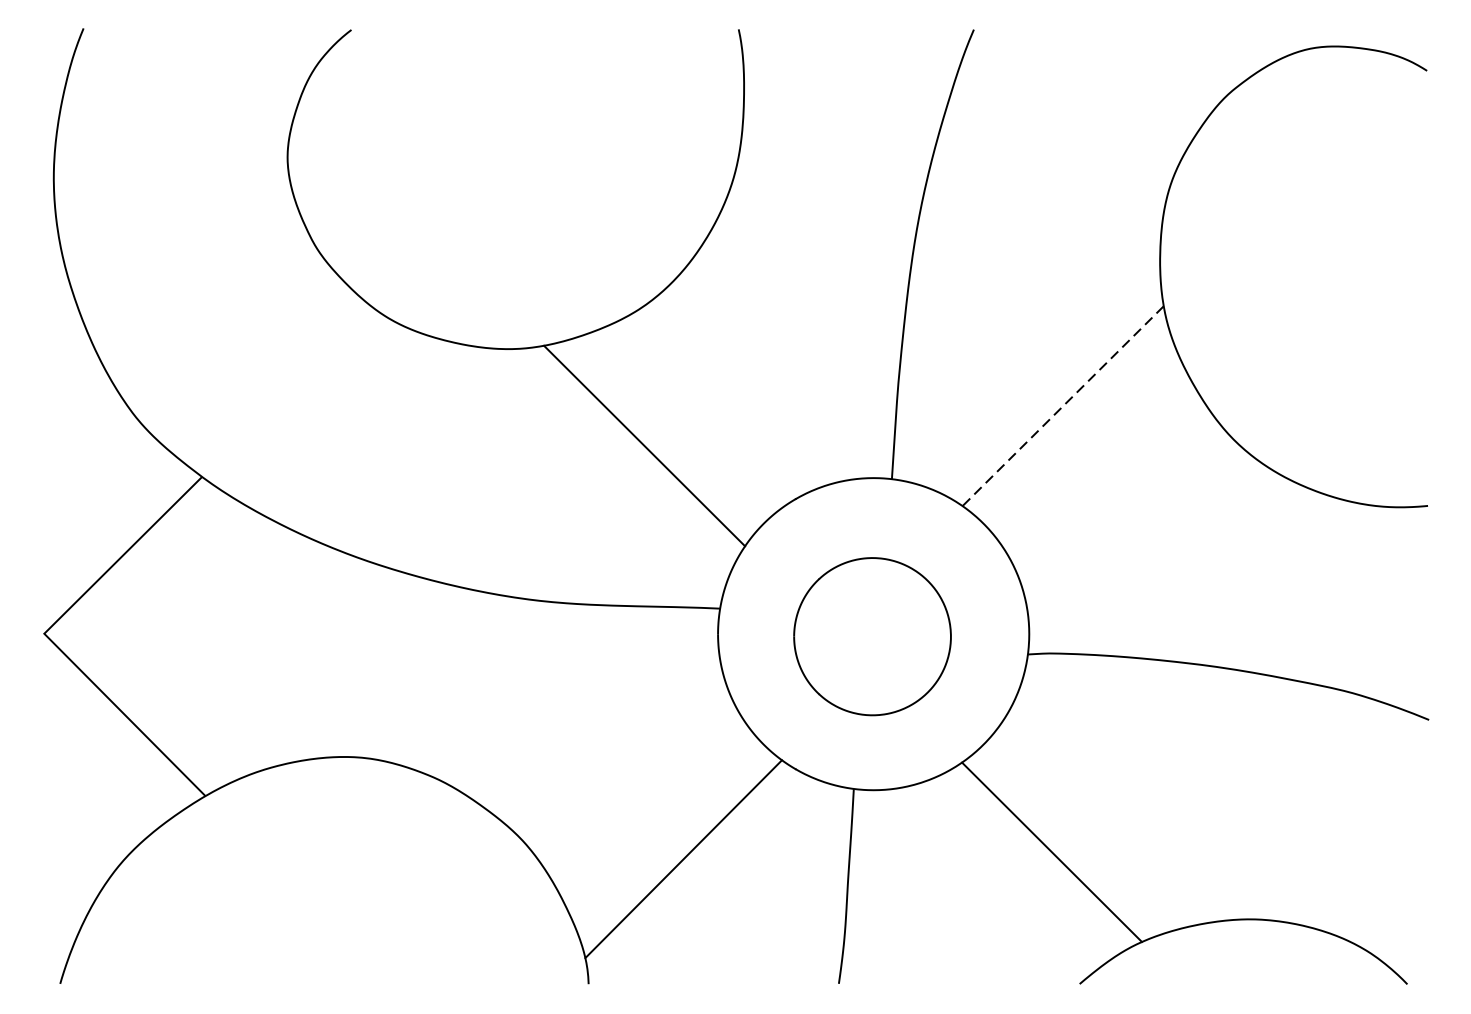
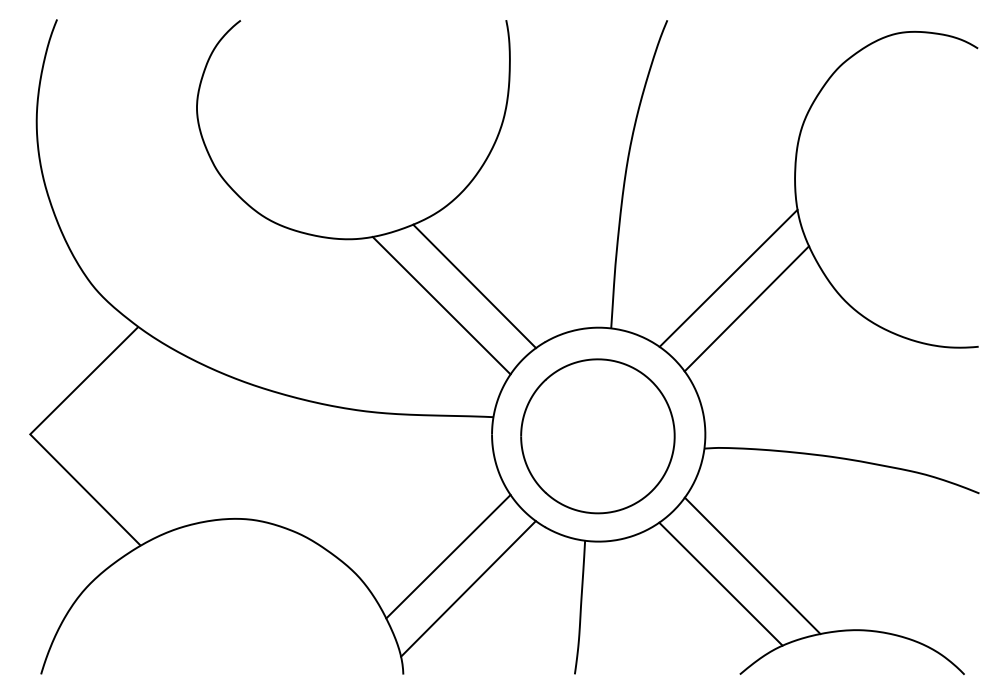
line: (1063, 406) -> (728, 278), dashed -> solid
line: (692, 418) -> (474, 286), added
line: (1089, 450) -> (746, 308), added
part: (871, 636) -> (597, 436), size x1.43
line: (654, 811) -> (448, 556), added
line: (1098, 825) -> (752, 565), added

